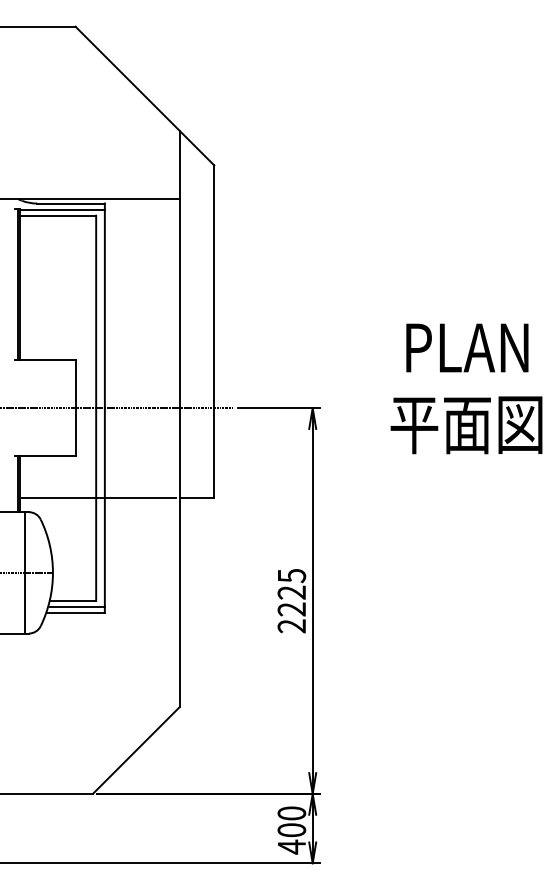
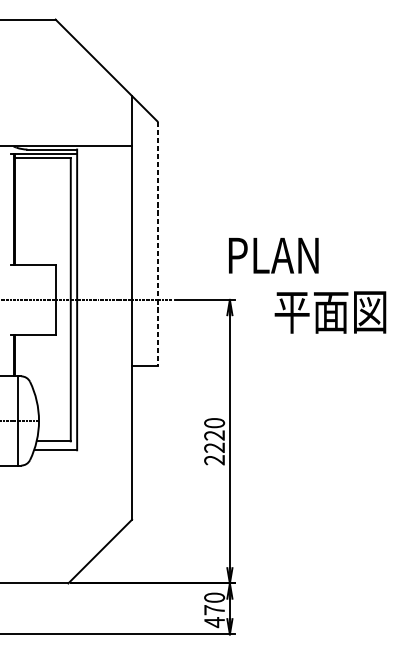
line: (214, 332) -> (157, 244), solid -> dashed
text: (467, 347) -> (273, 255), moved
text: (466, 425) -> (330, 312), moved
line: (98, 497) -> (72, 365), removed
text: (291, 576) -> (214, 423), 2225 -> 2220
line: (76, 606) -> (56, 445), removed
text: (291, 830) -> (214, 610), 400 -> 470

